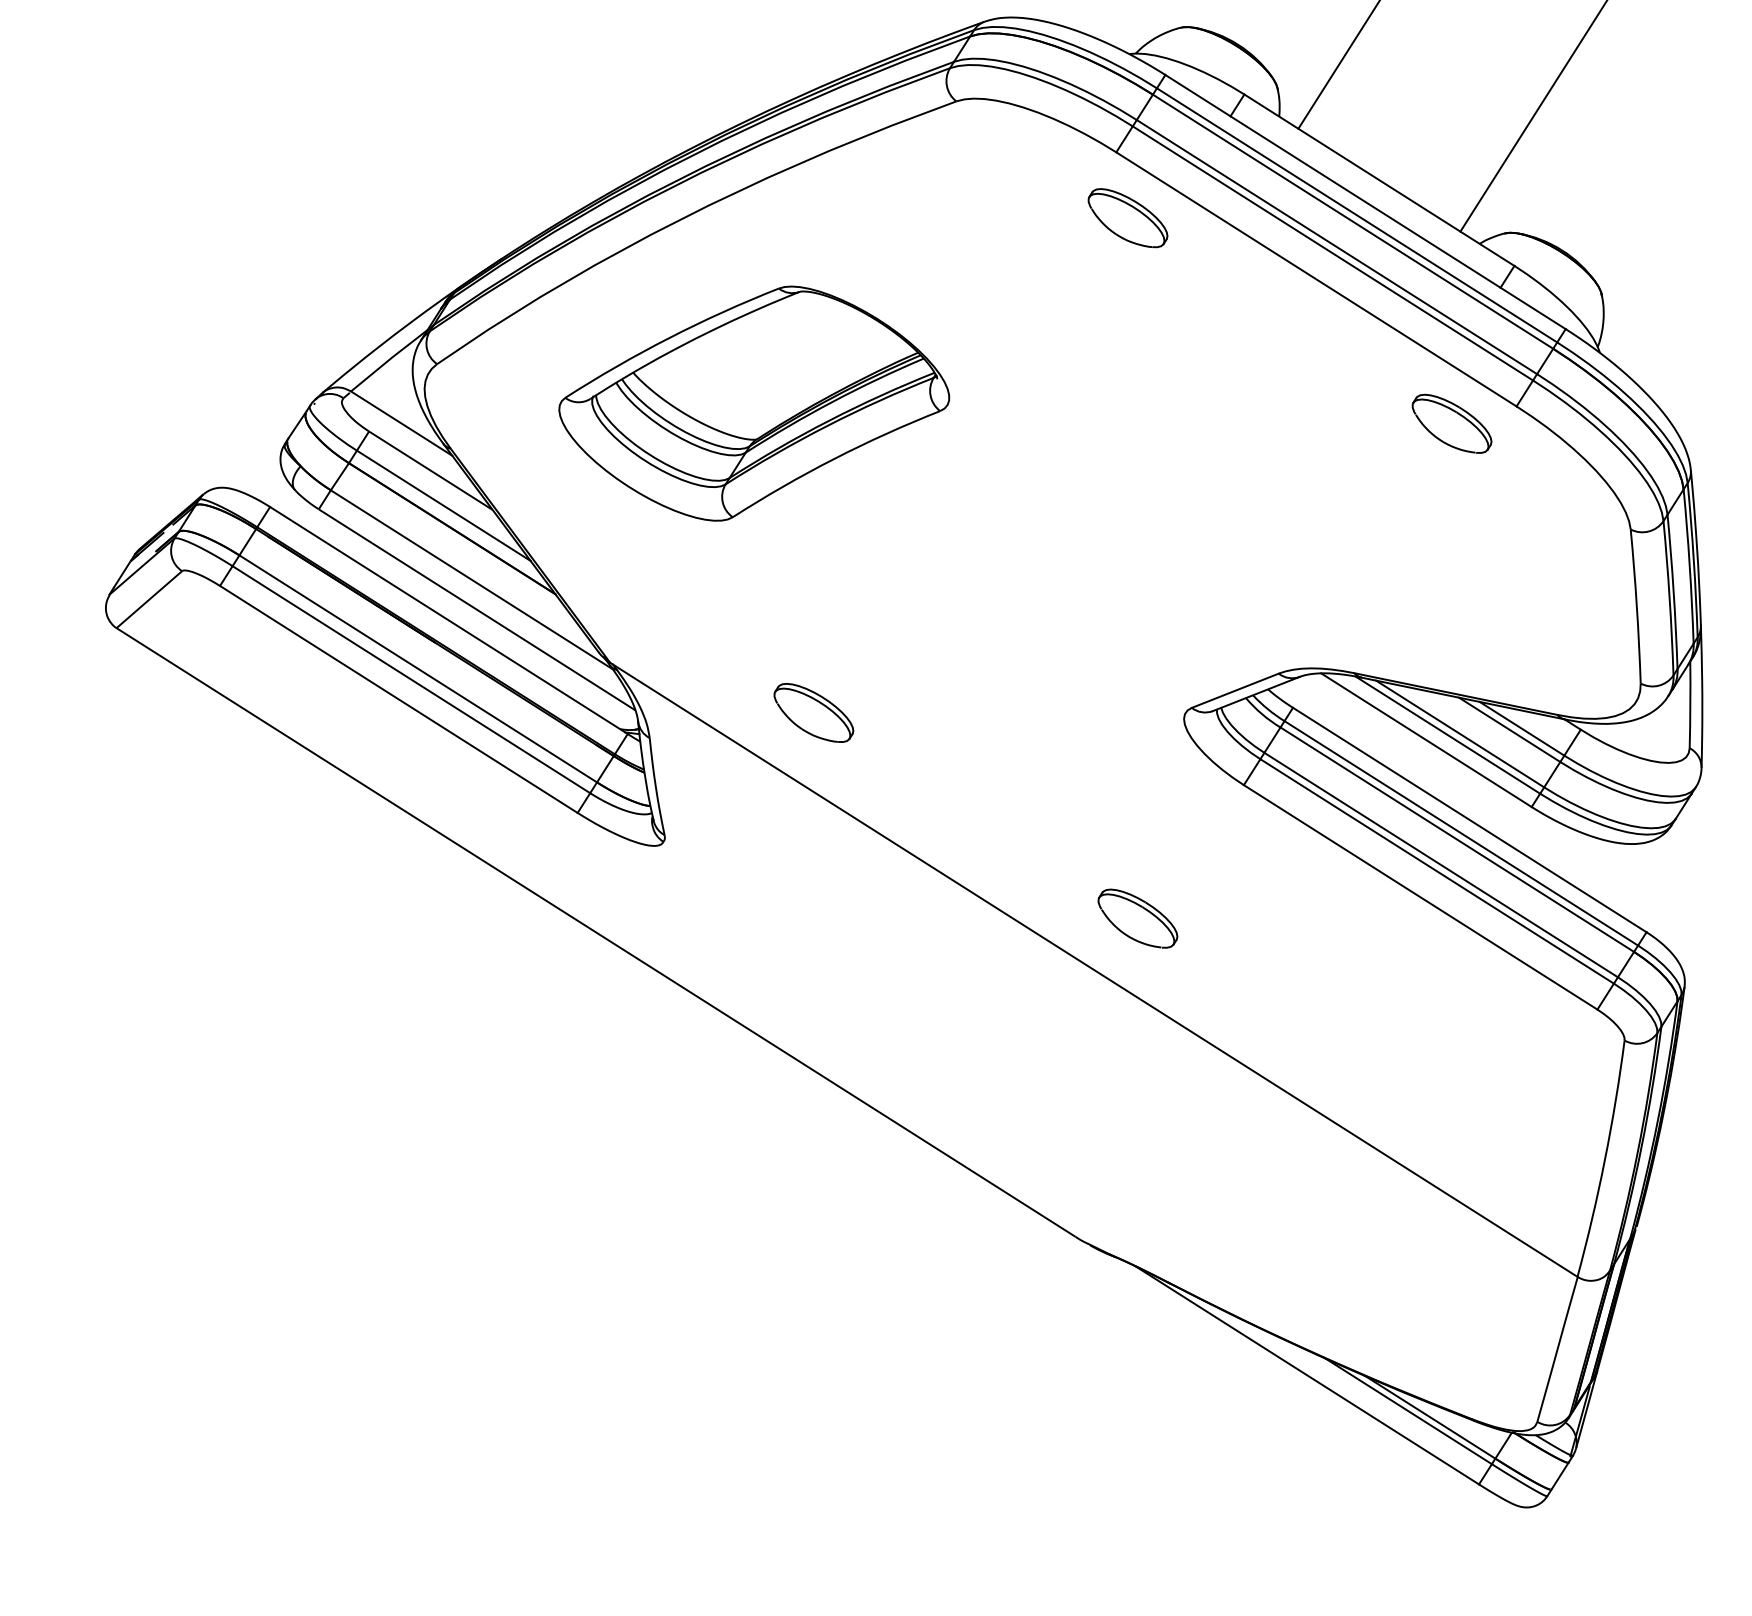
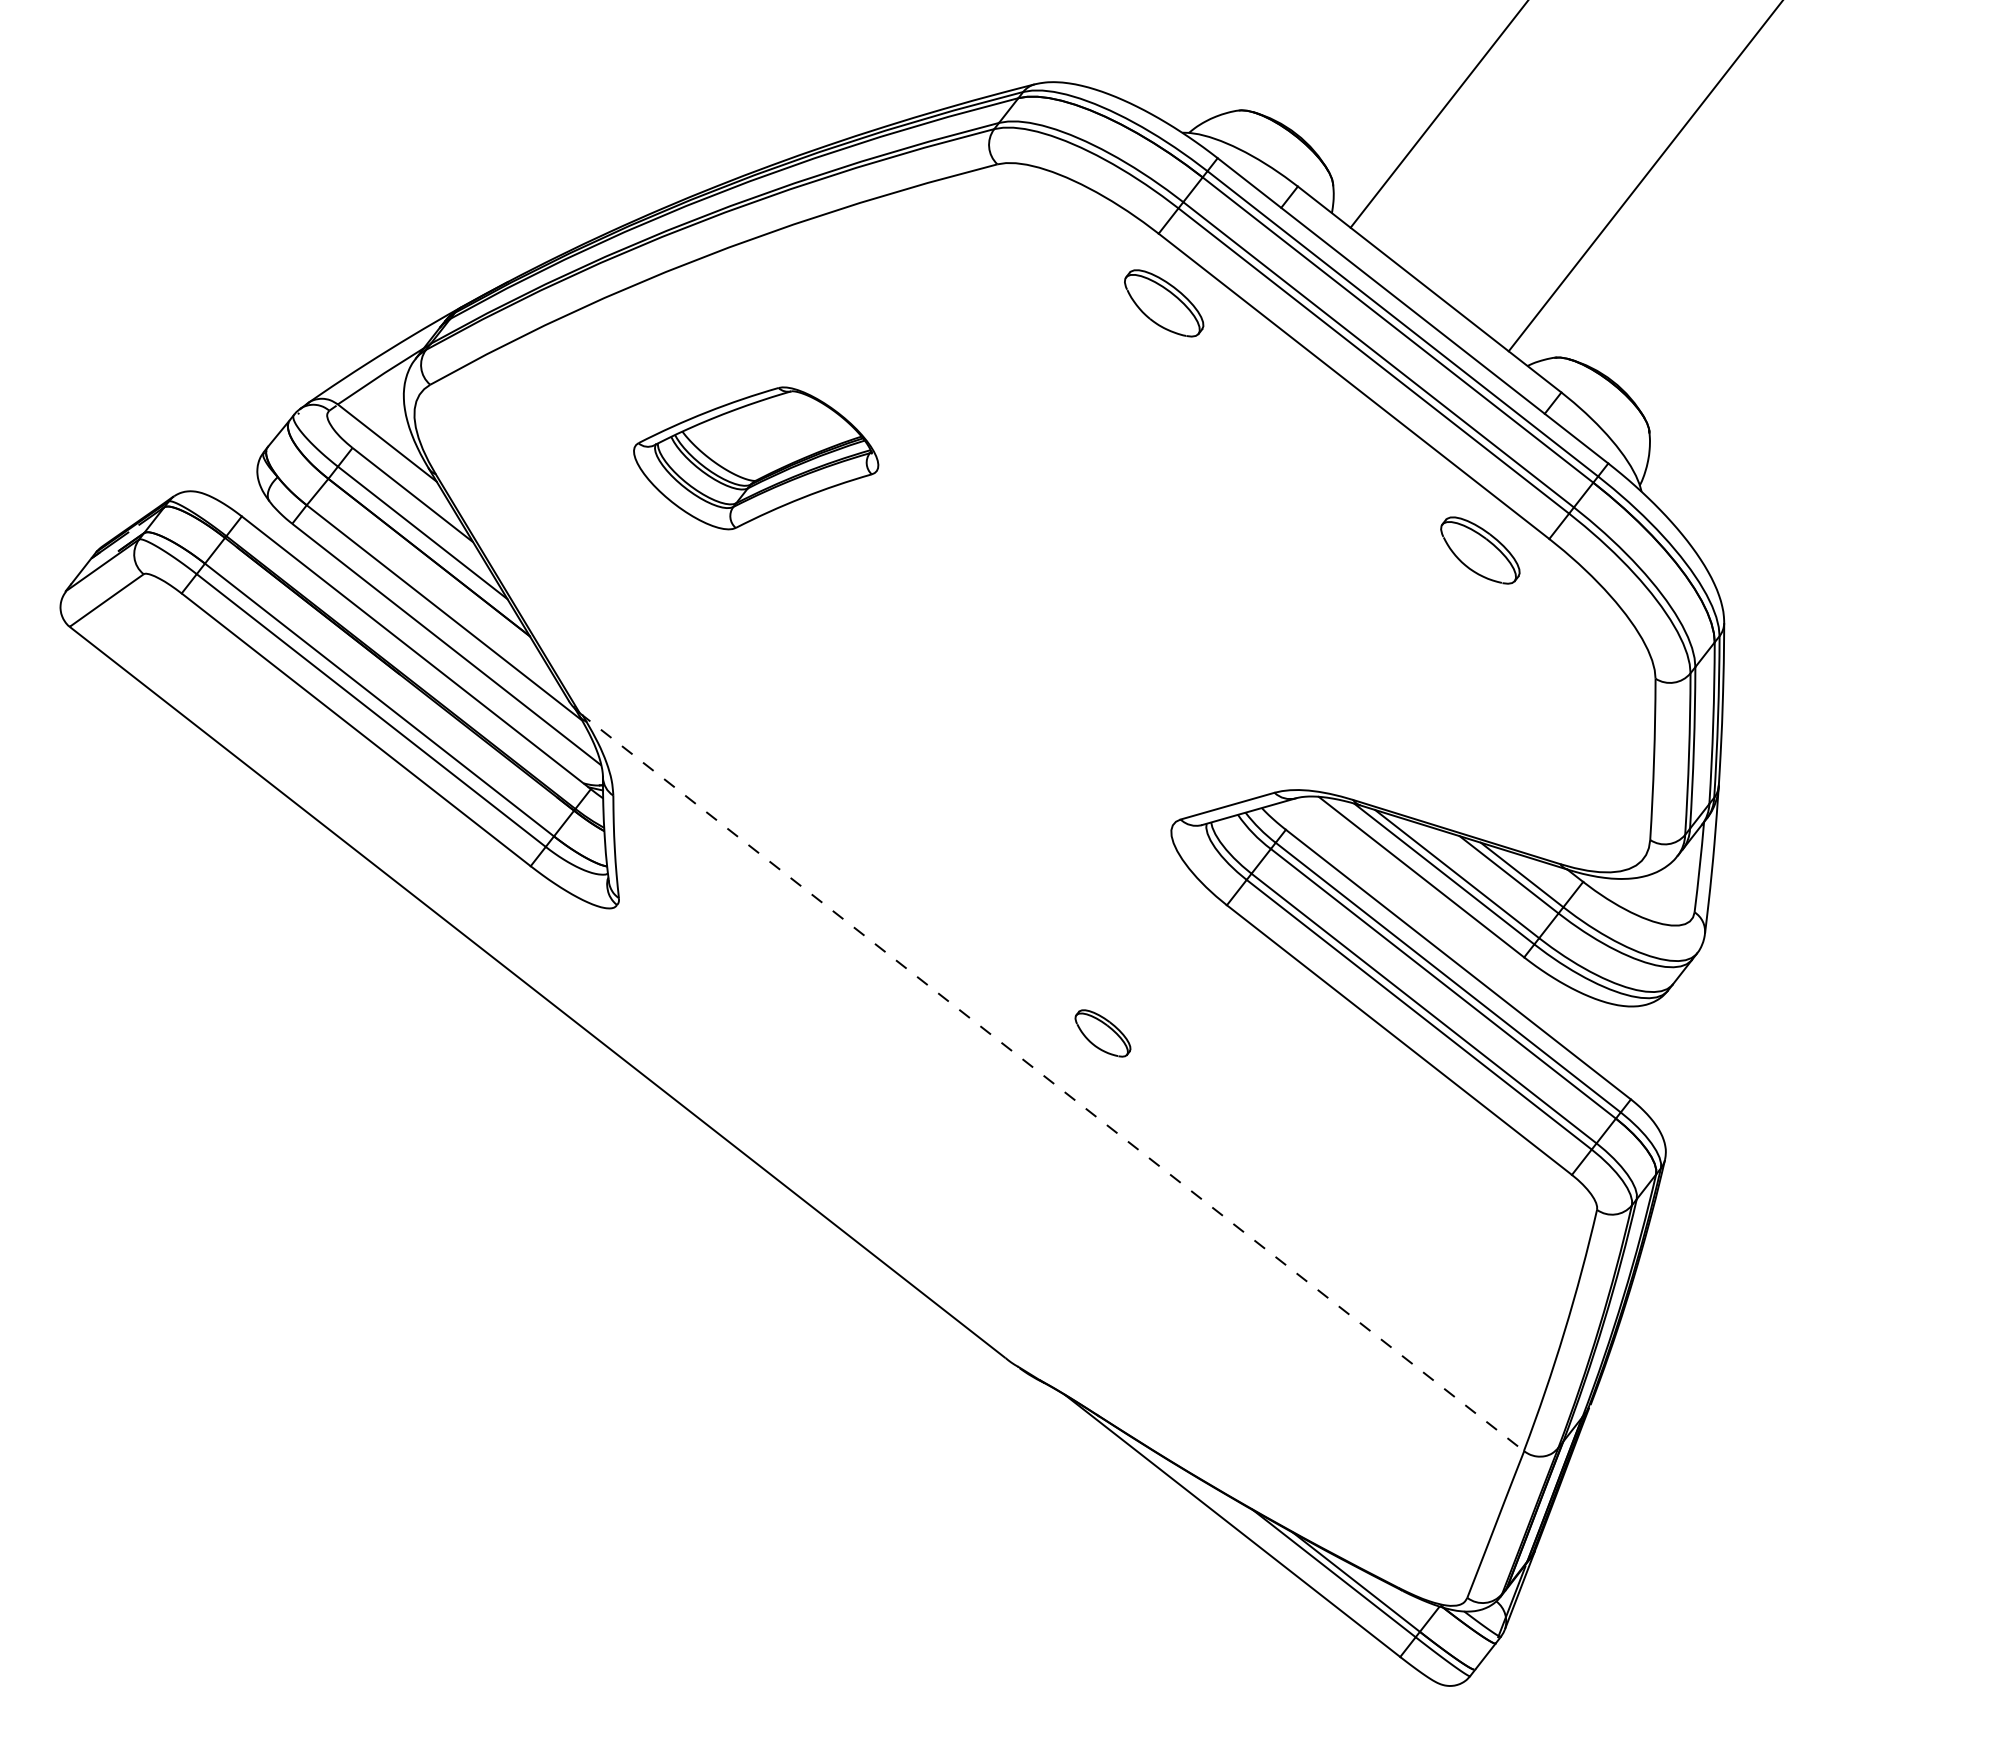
part: (753, 403) -> (755, 458), size x0.6
part: (813, 713) -> (786, 786), removed
part: (1137, 918) -> (1102, 1033), size x0.7
line: (1094, 970) -> (1052, 1082), solid -> dashed

